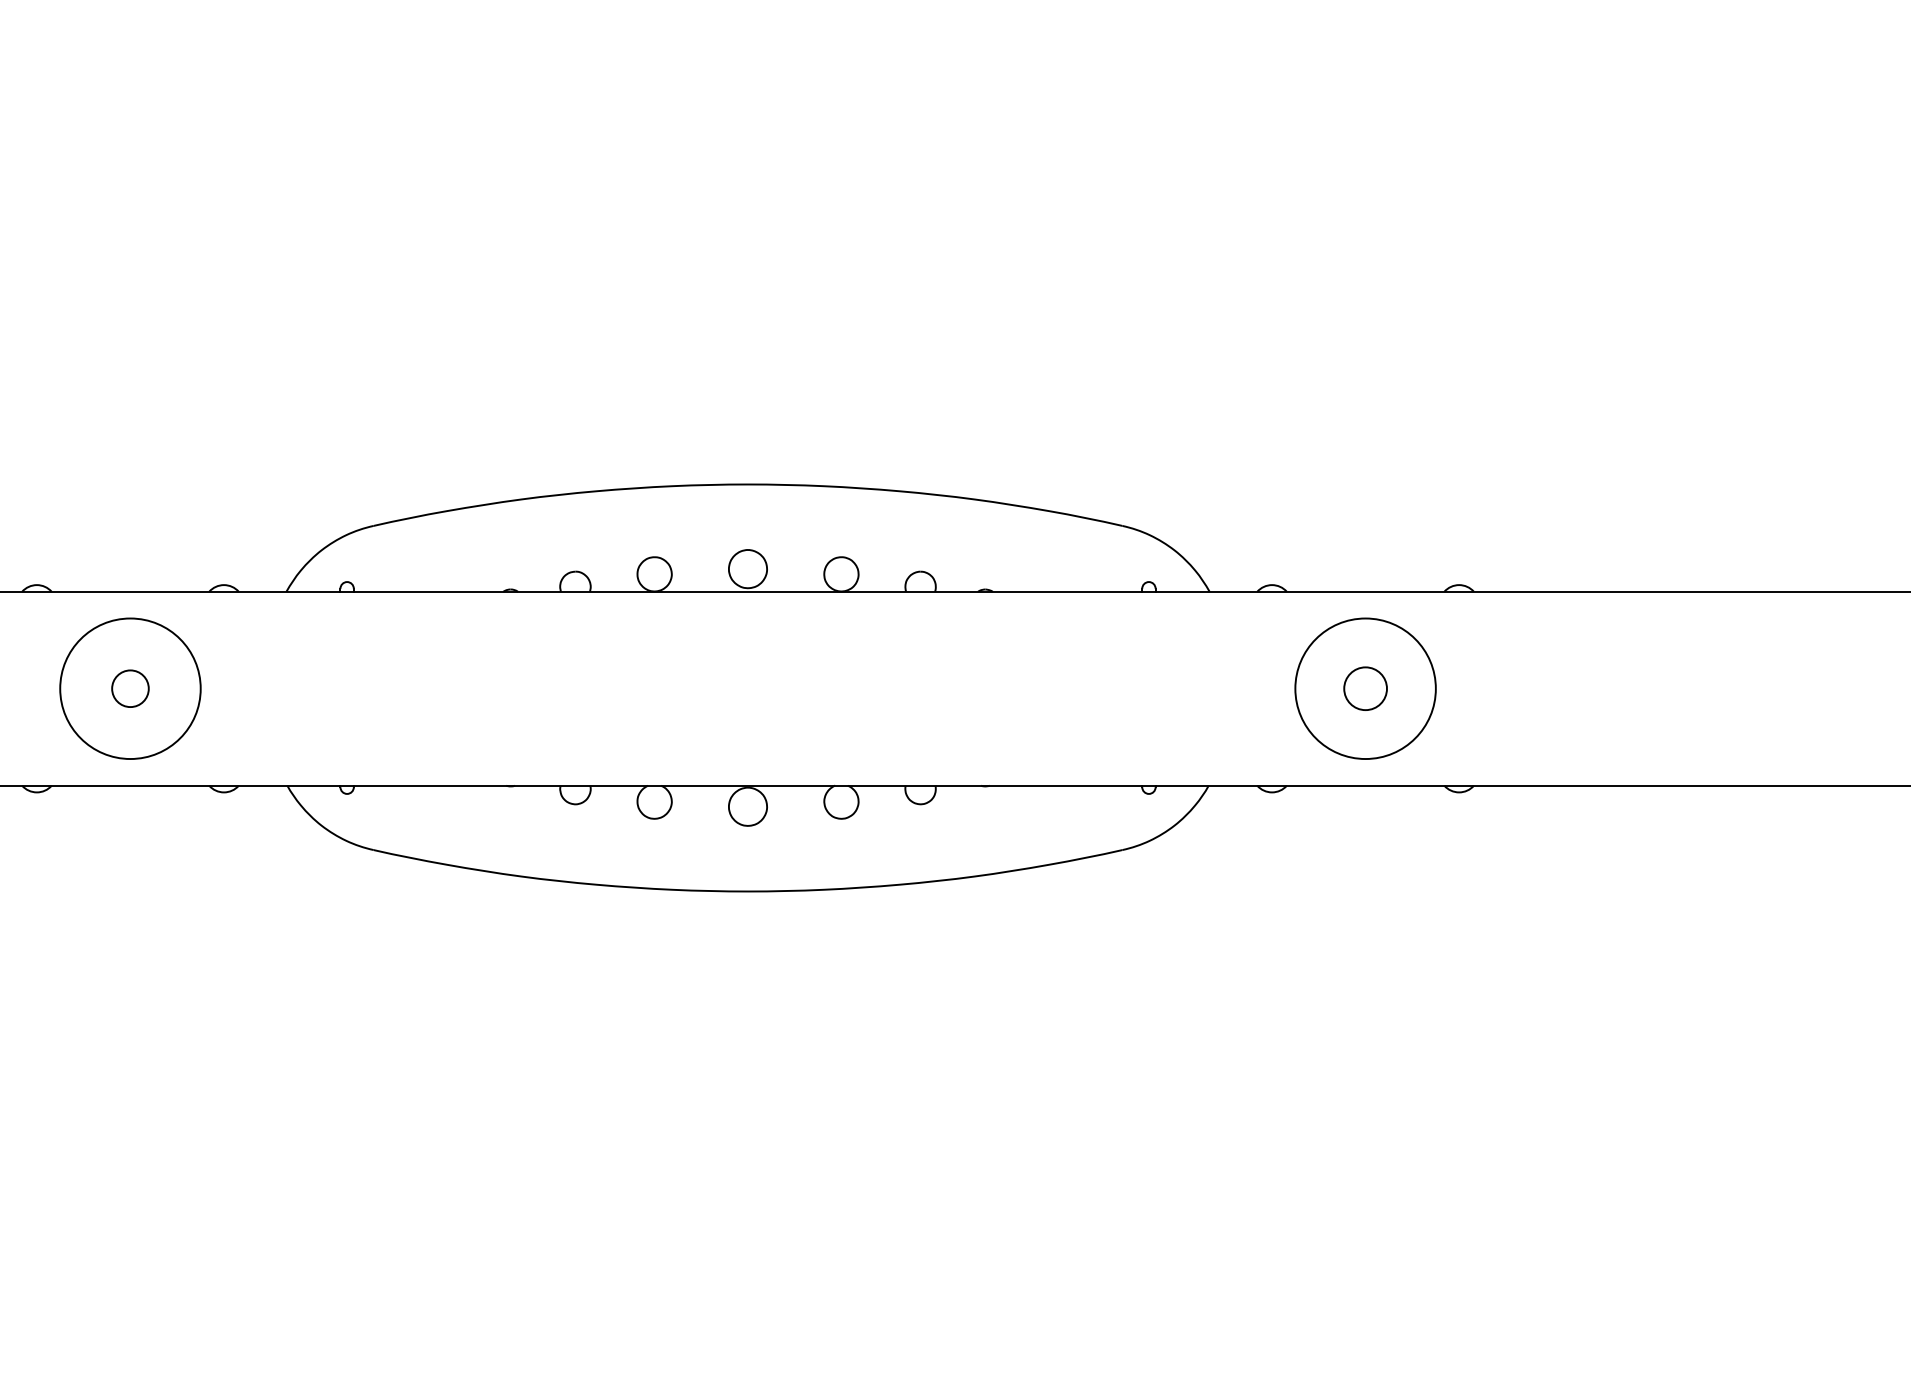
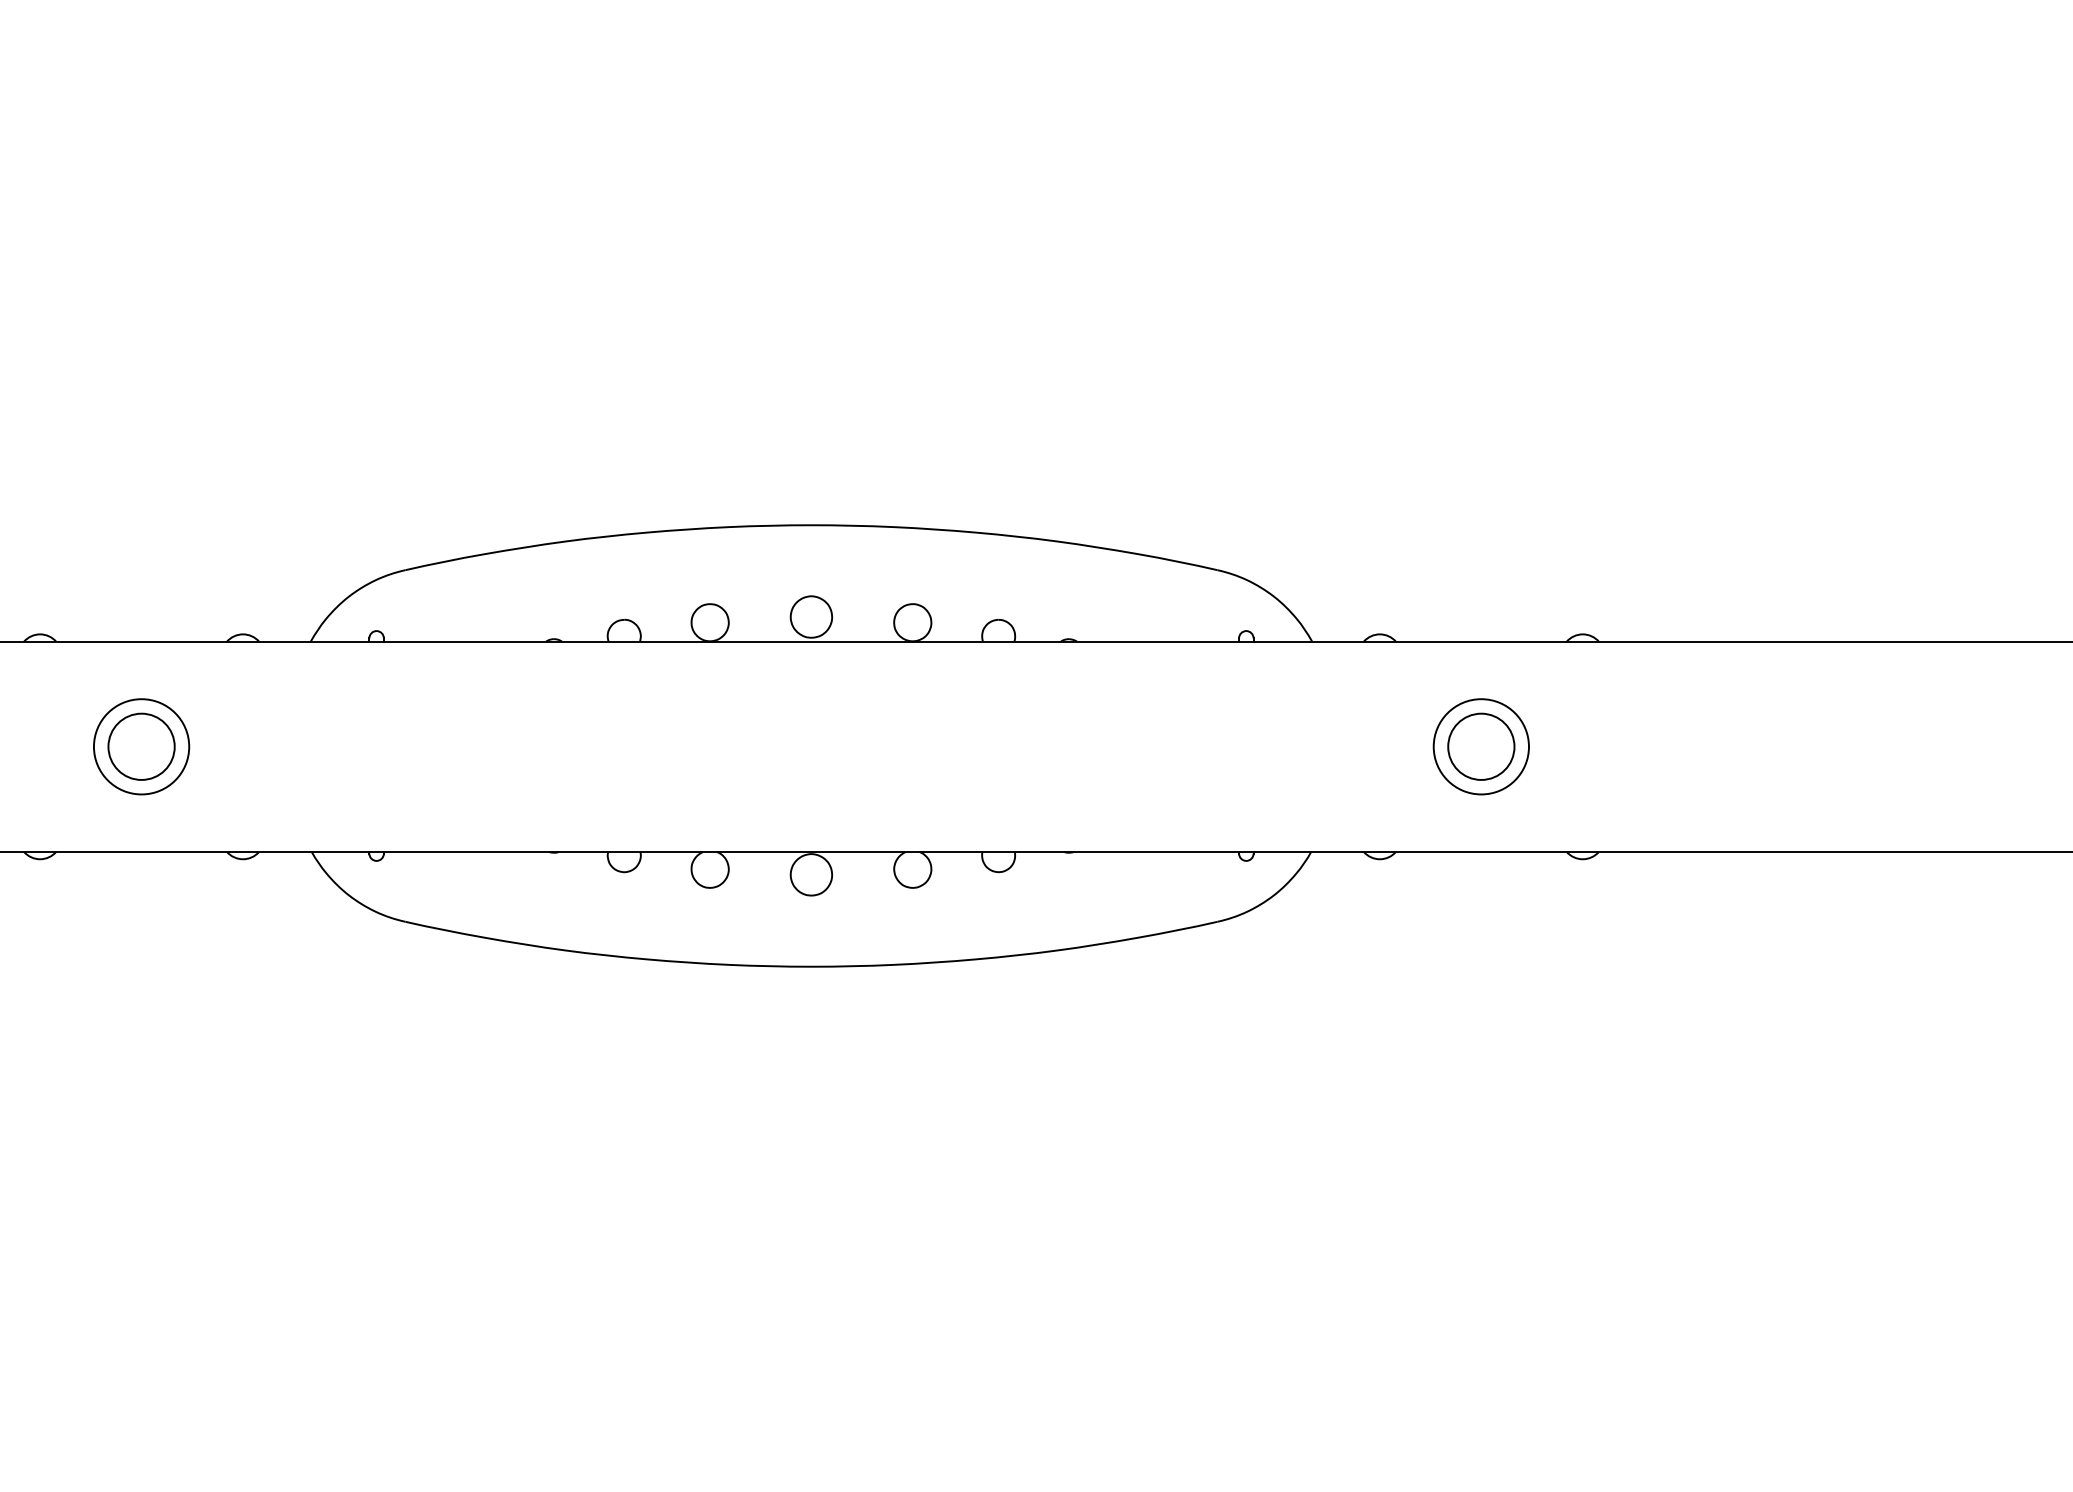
circle: (130, 688) -> (141, 746), size x0.62
circle: (130, 688) -> (141, 746), size x1.67
circle: (1365, 688) -> (1481, 746), size x0.62
circle: (1365, 688) -> (1481, 746), size x1.43

